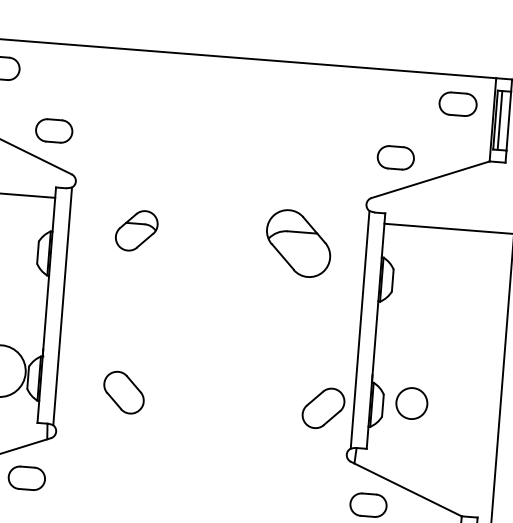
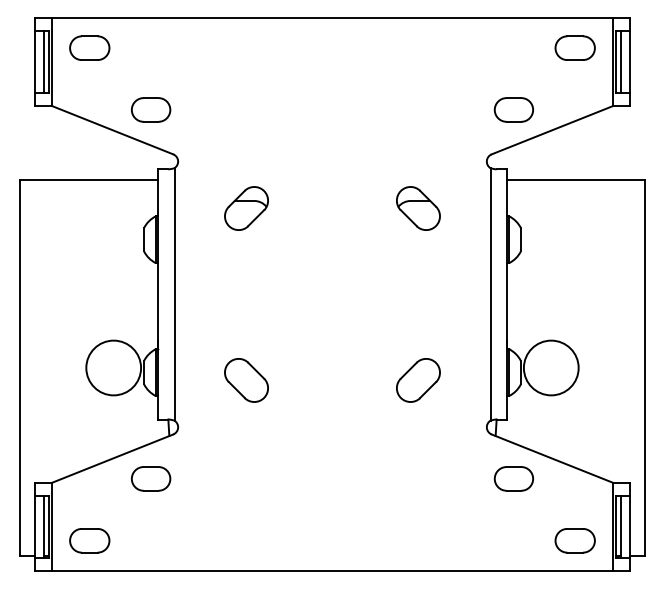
part: (298, 243) -> (418, 208), size x0.62
circle: (411, 403) -> (550, 367), size x1.67
part: (323, 408) -> (418, 380), moved

